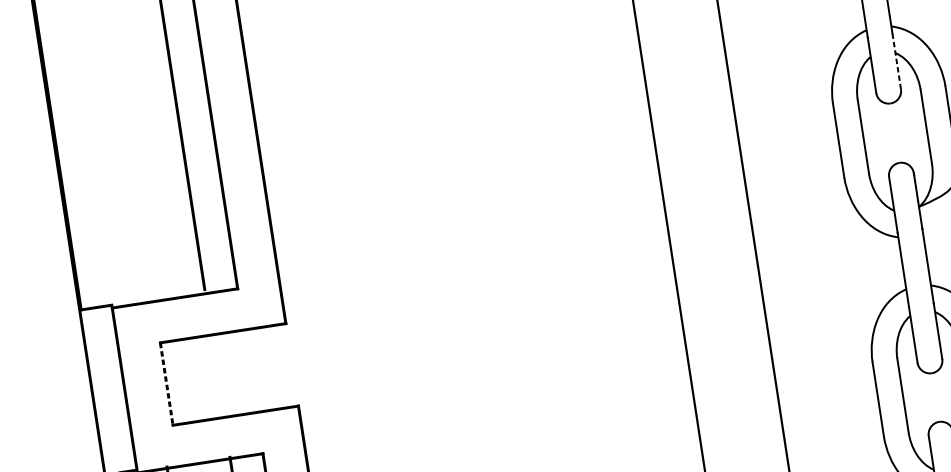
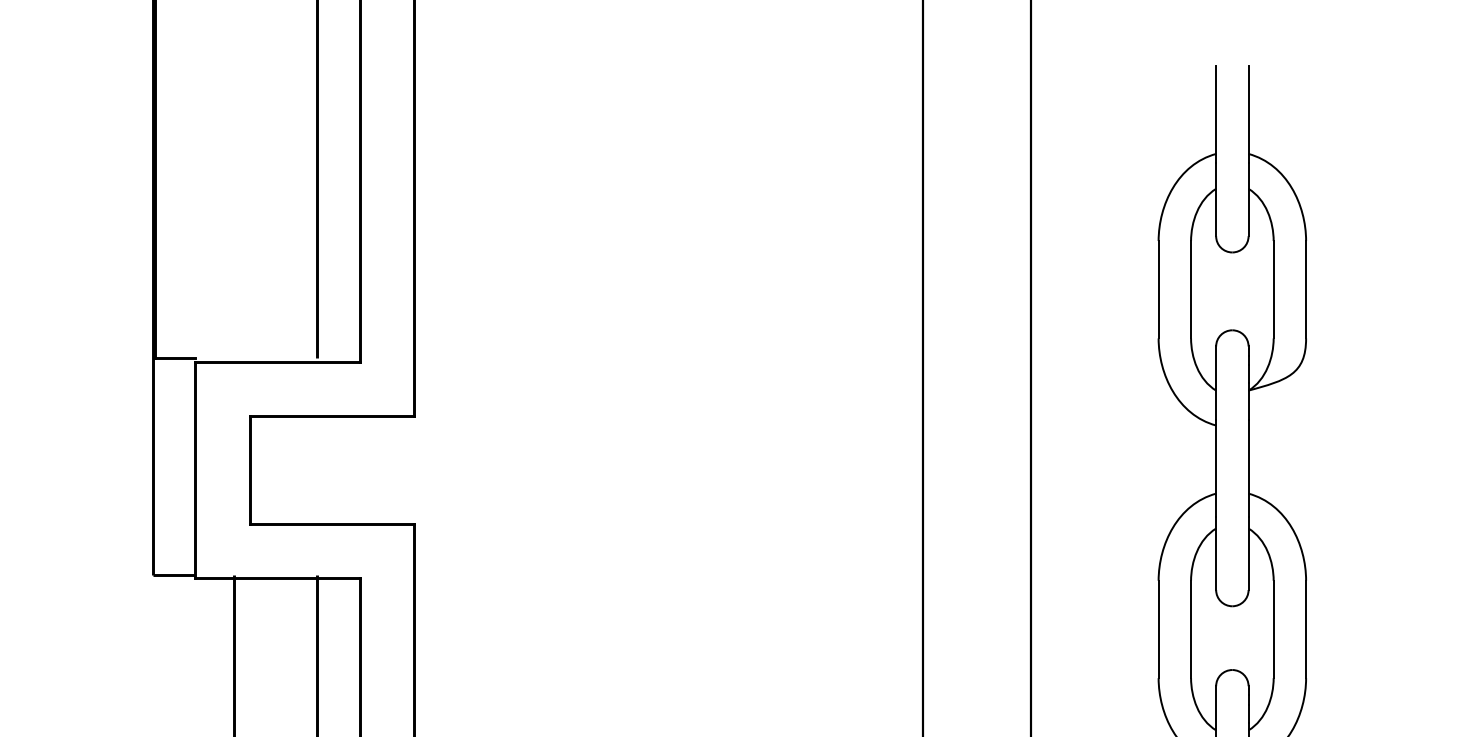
line: (896, 61) -> (1248, 199), dashed -> solid
line: (166, 384) -> (249, 470), dashed -> solid

